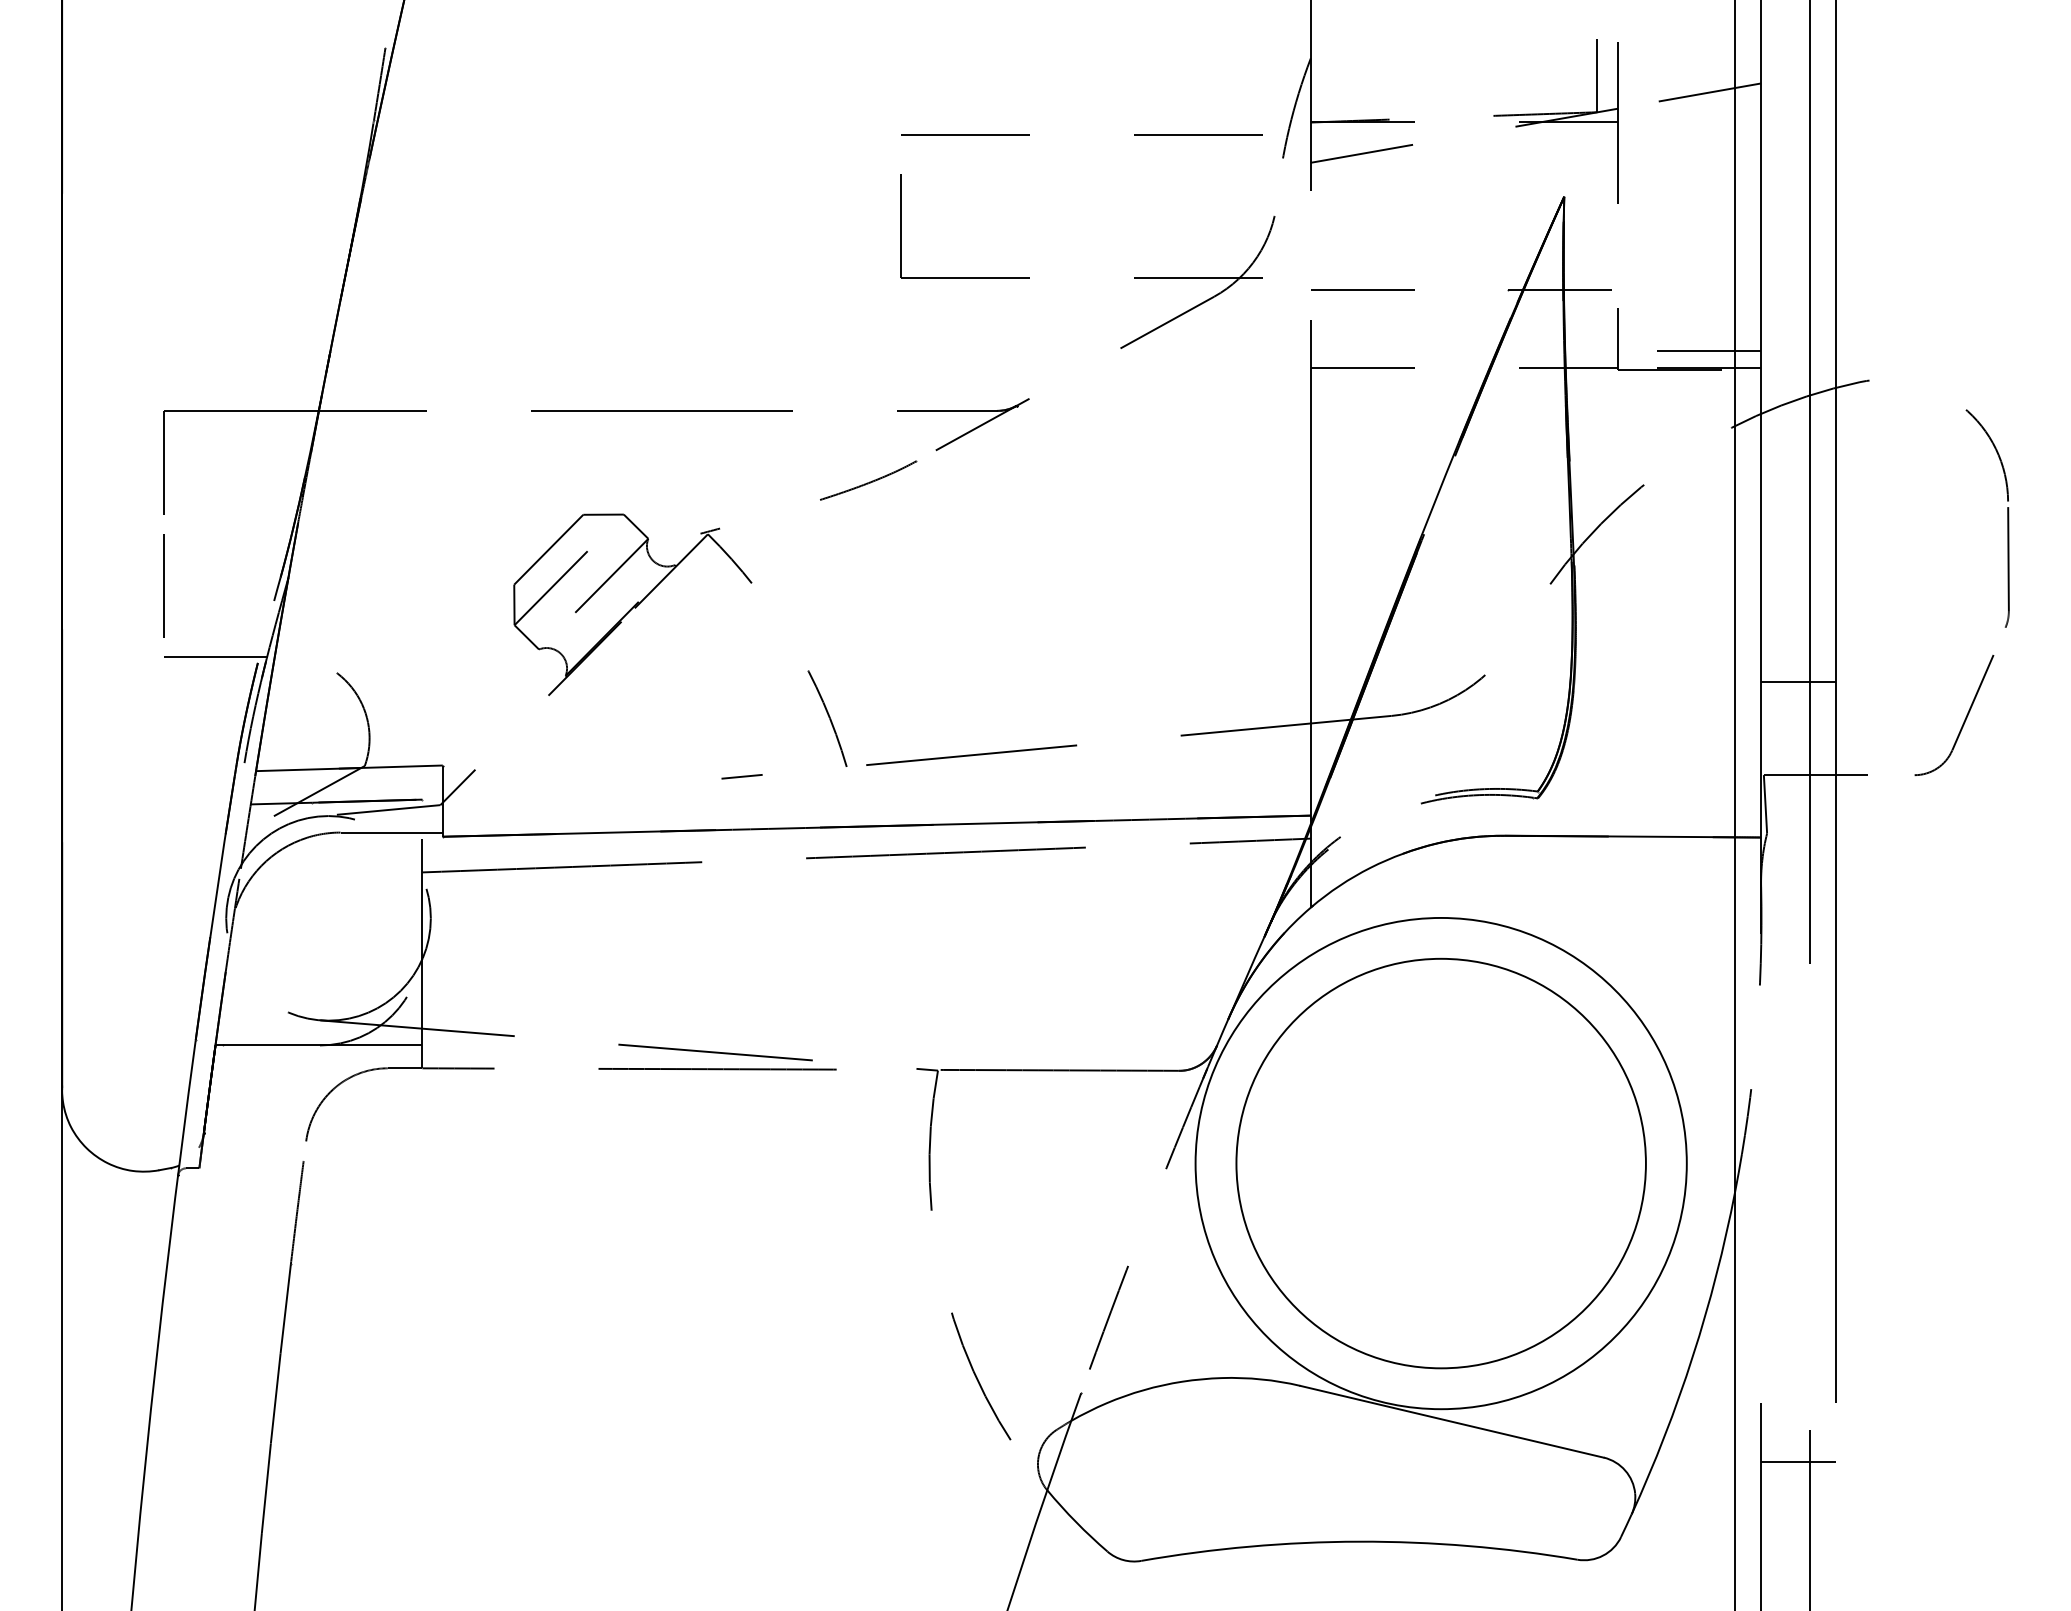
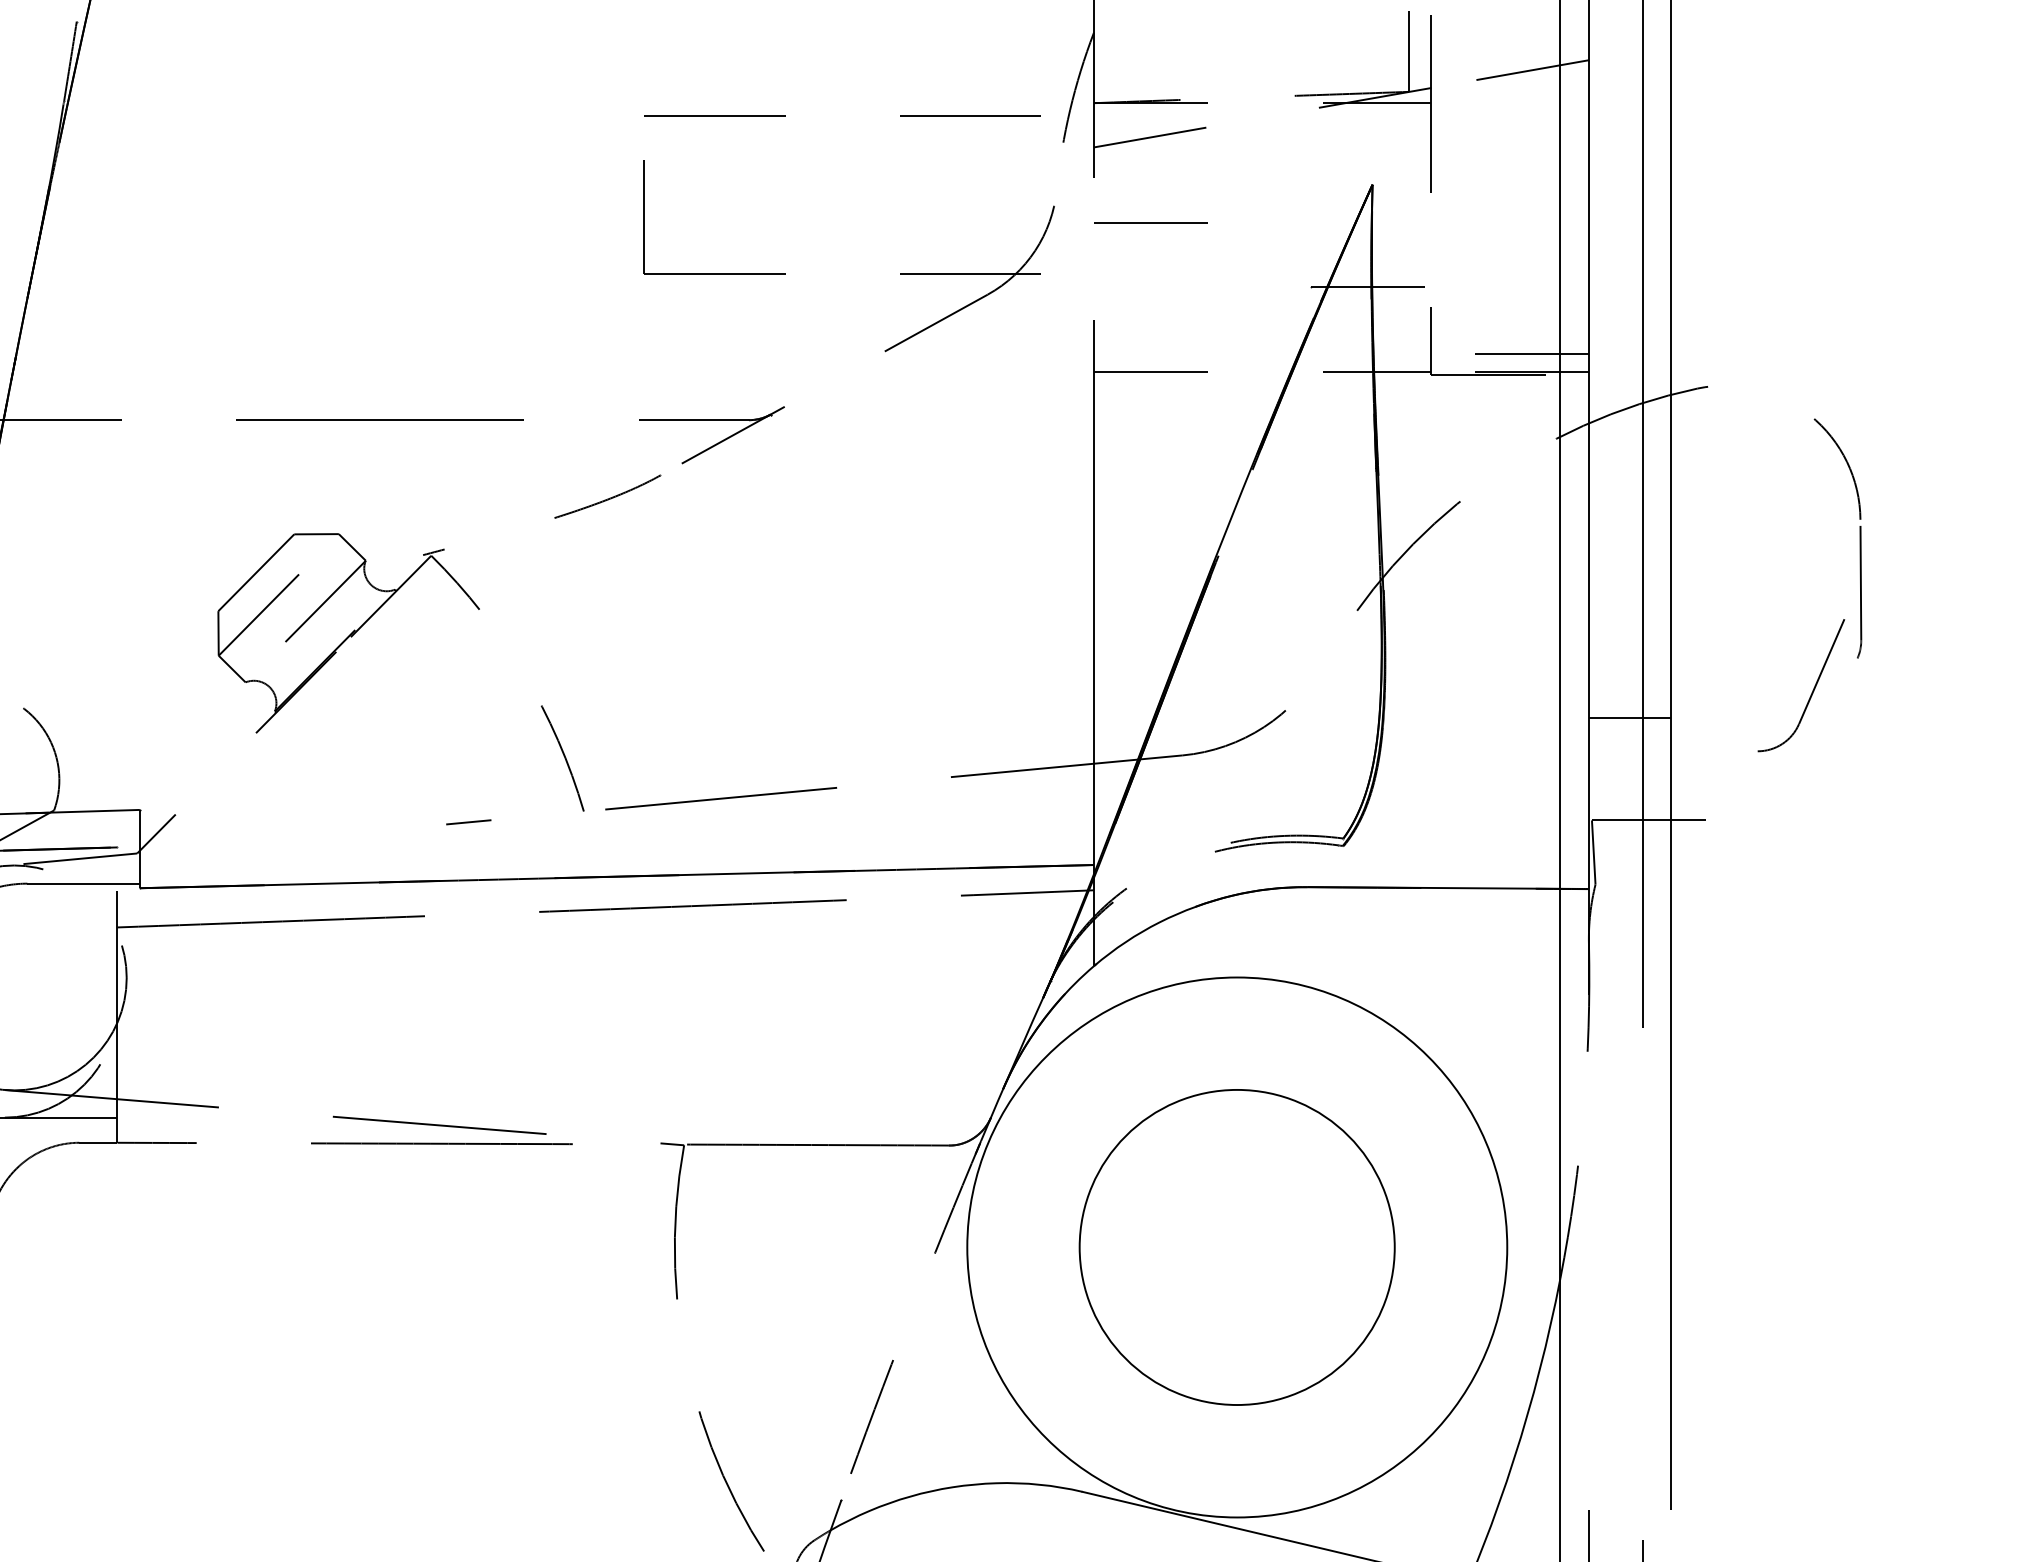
line: (1362, 289) -> (1150, 221), moved
part: (1964, 719) -> (1812, 690), moved
circle: (1440, 1163) -> (1236, 1247), size x0.7

